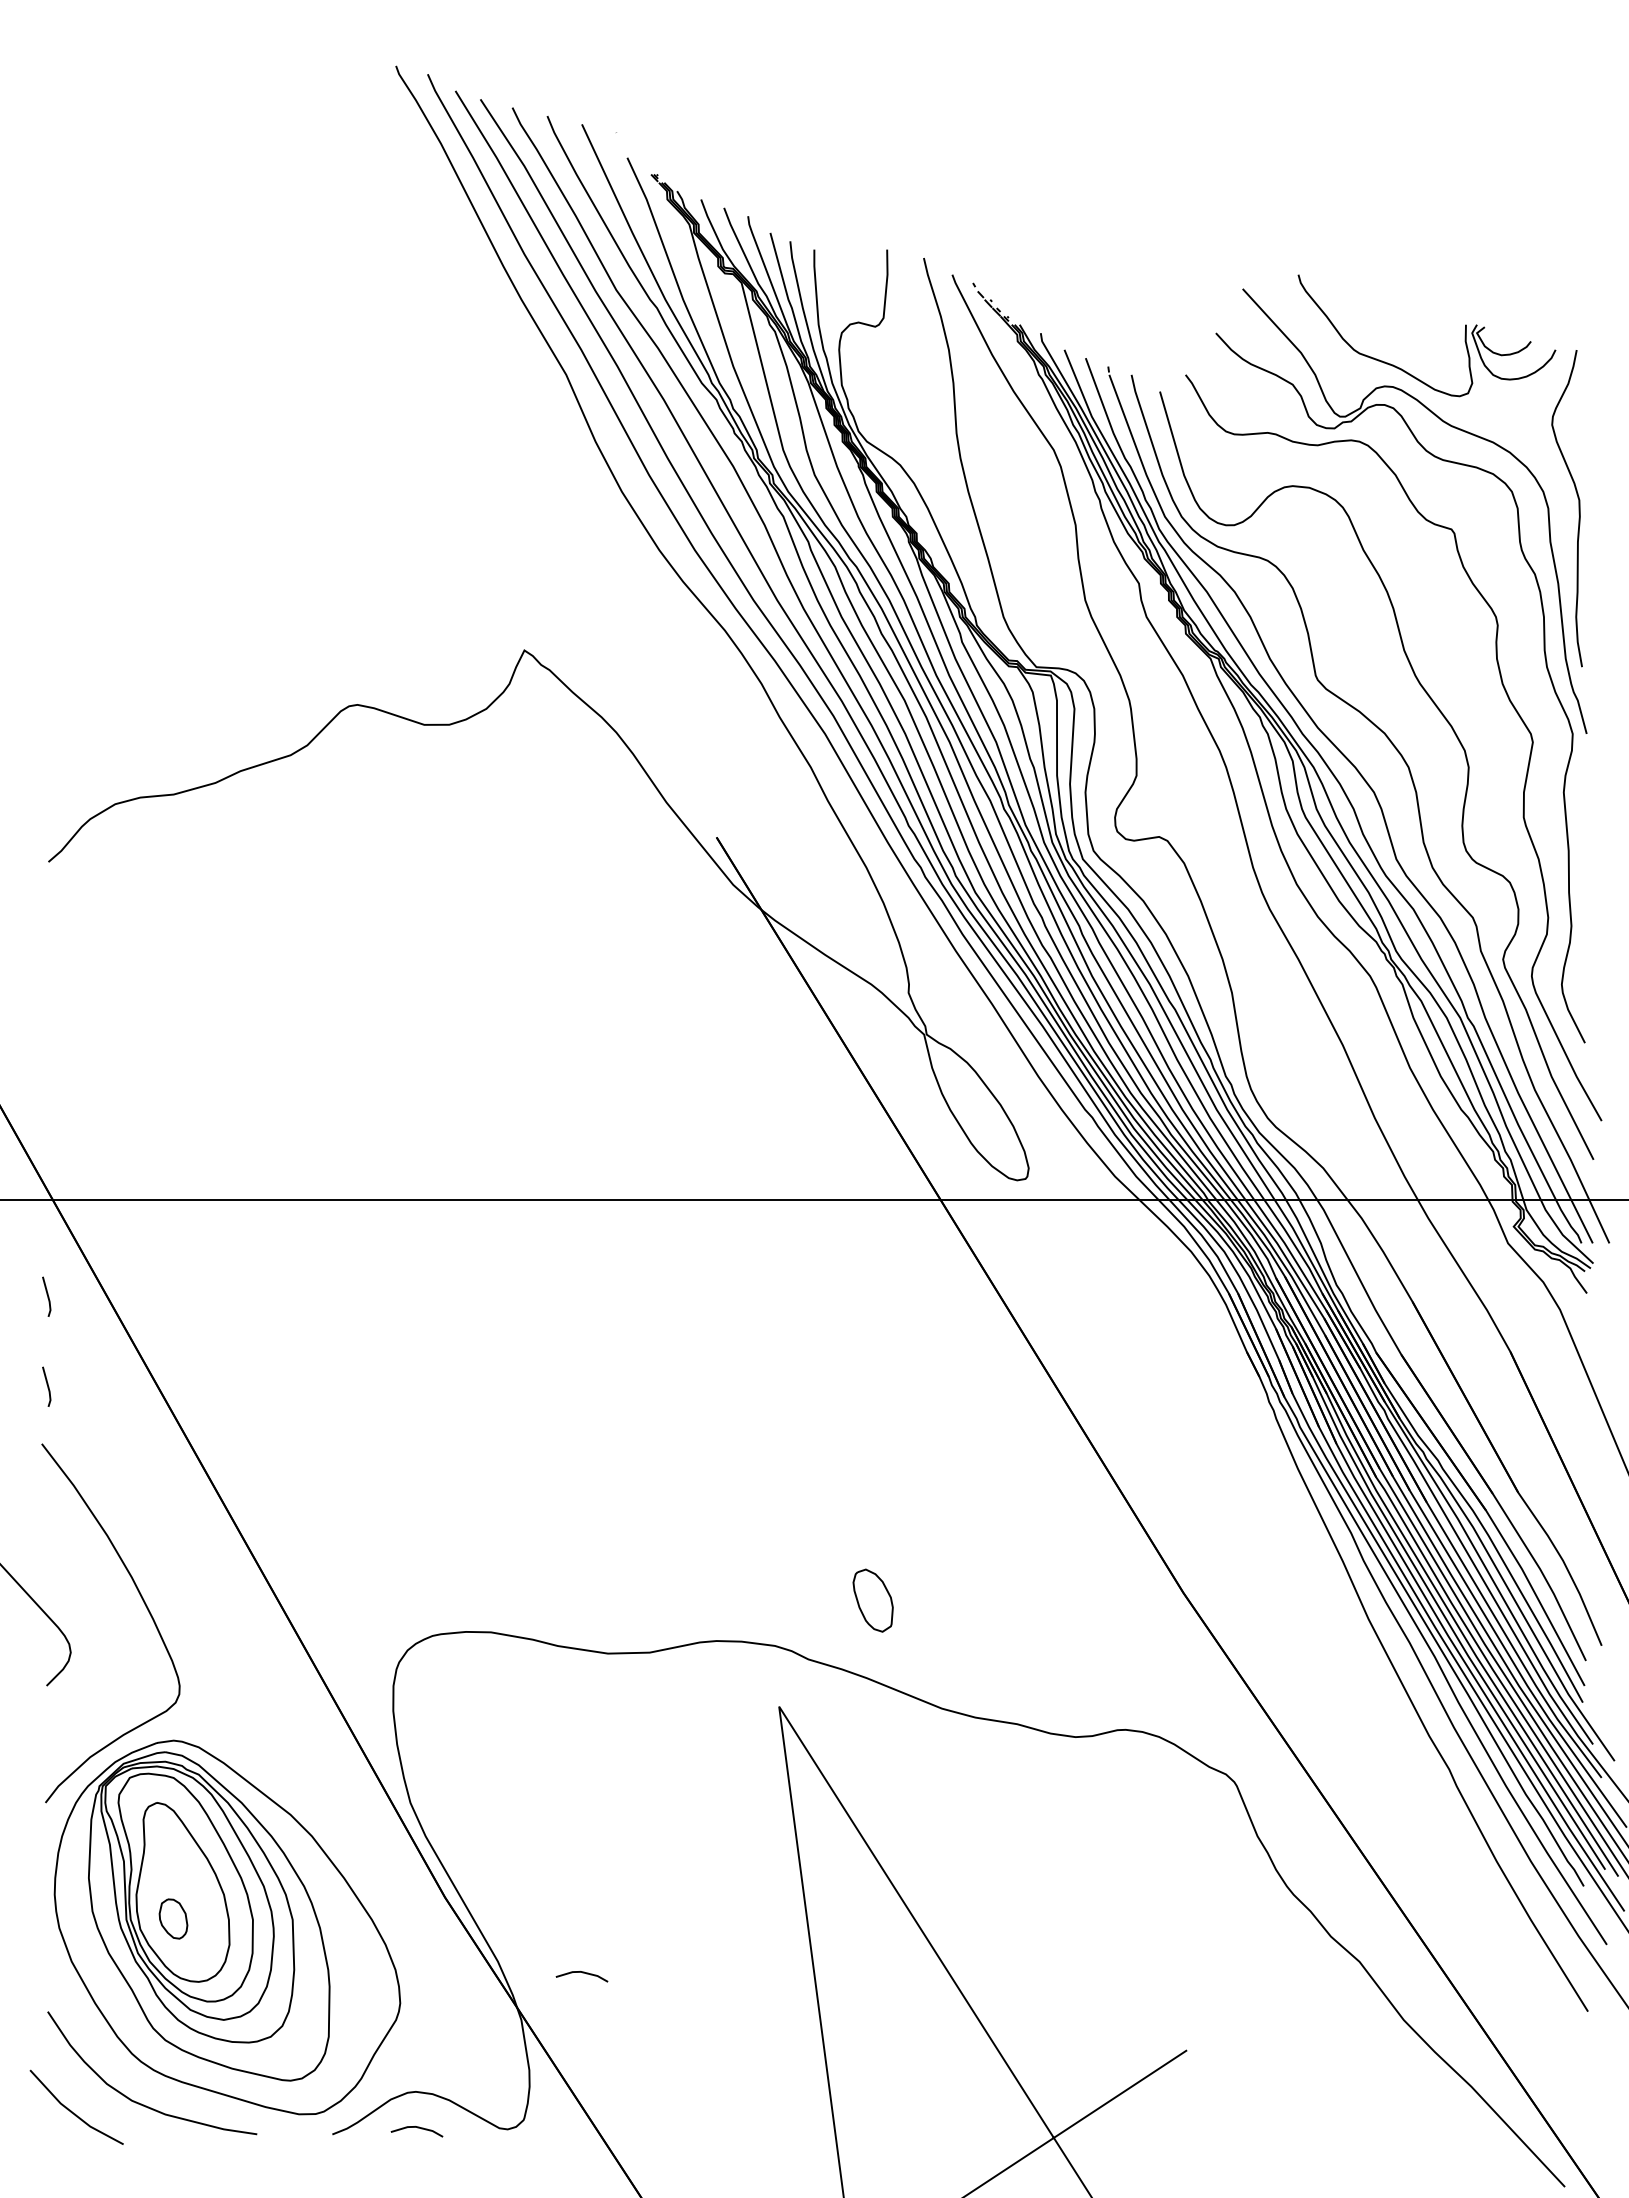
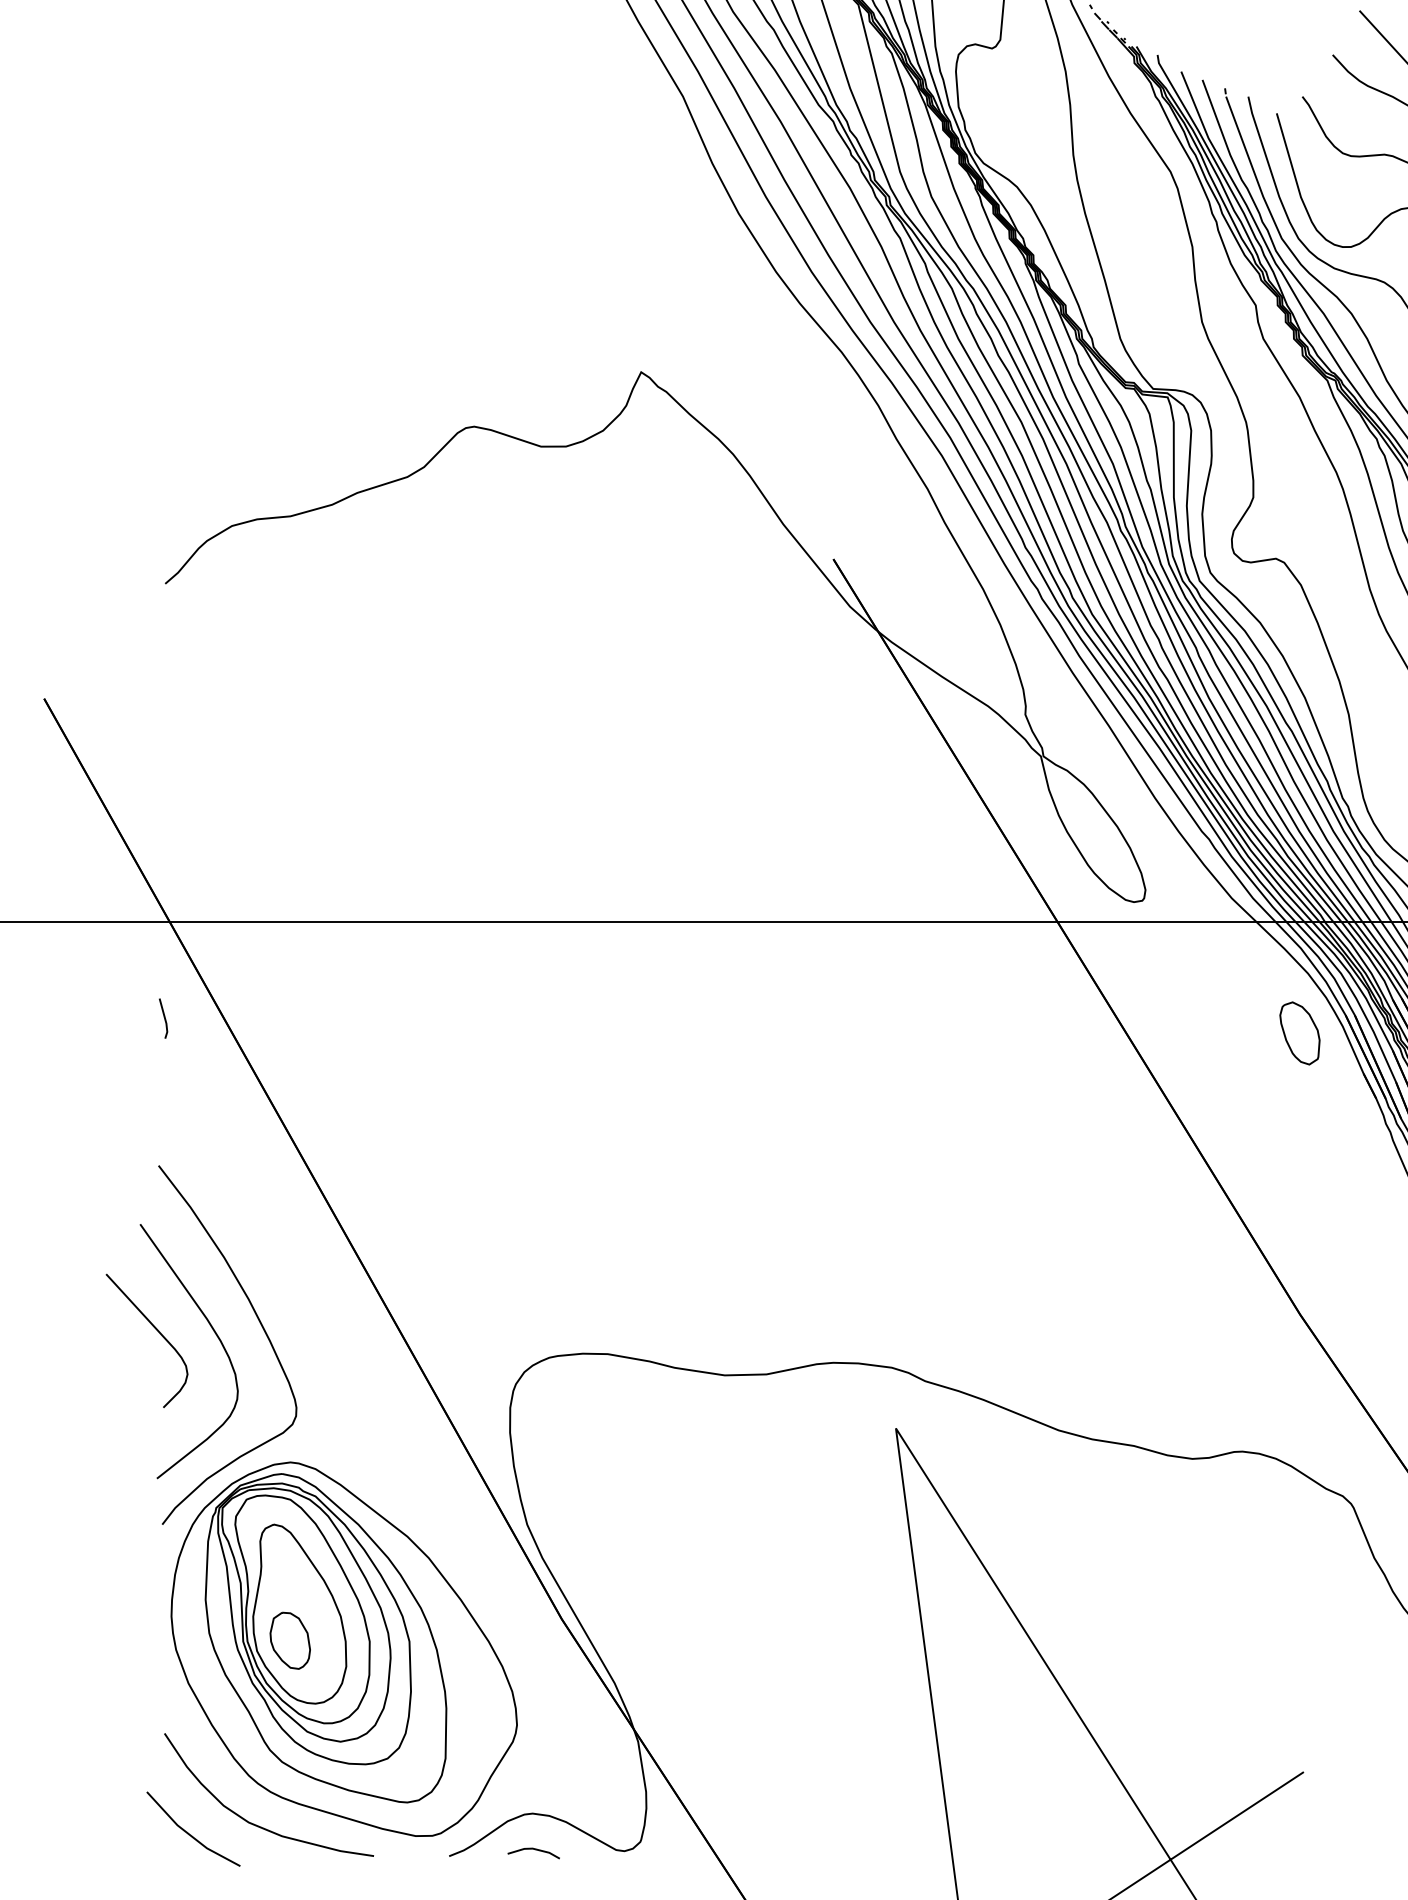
line: (47, 1386) -> (164, 1108), removed
part: (872, 1600) -> (1299, 1033), moved
curve: (99, 1614) -> (216, 1336), added
part: (173, 1918) -> (290, 1640), size x1.43
line: (582, 1973) -> (699, 1695), removed

